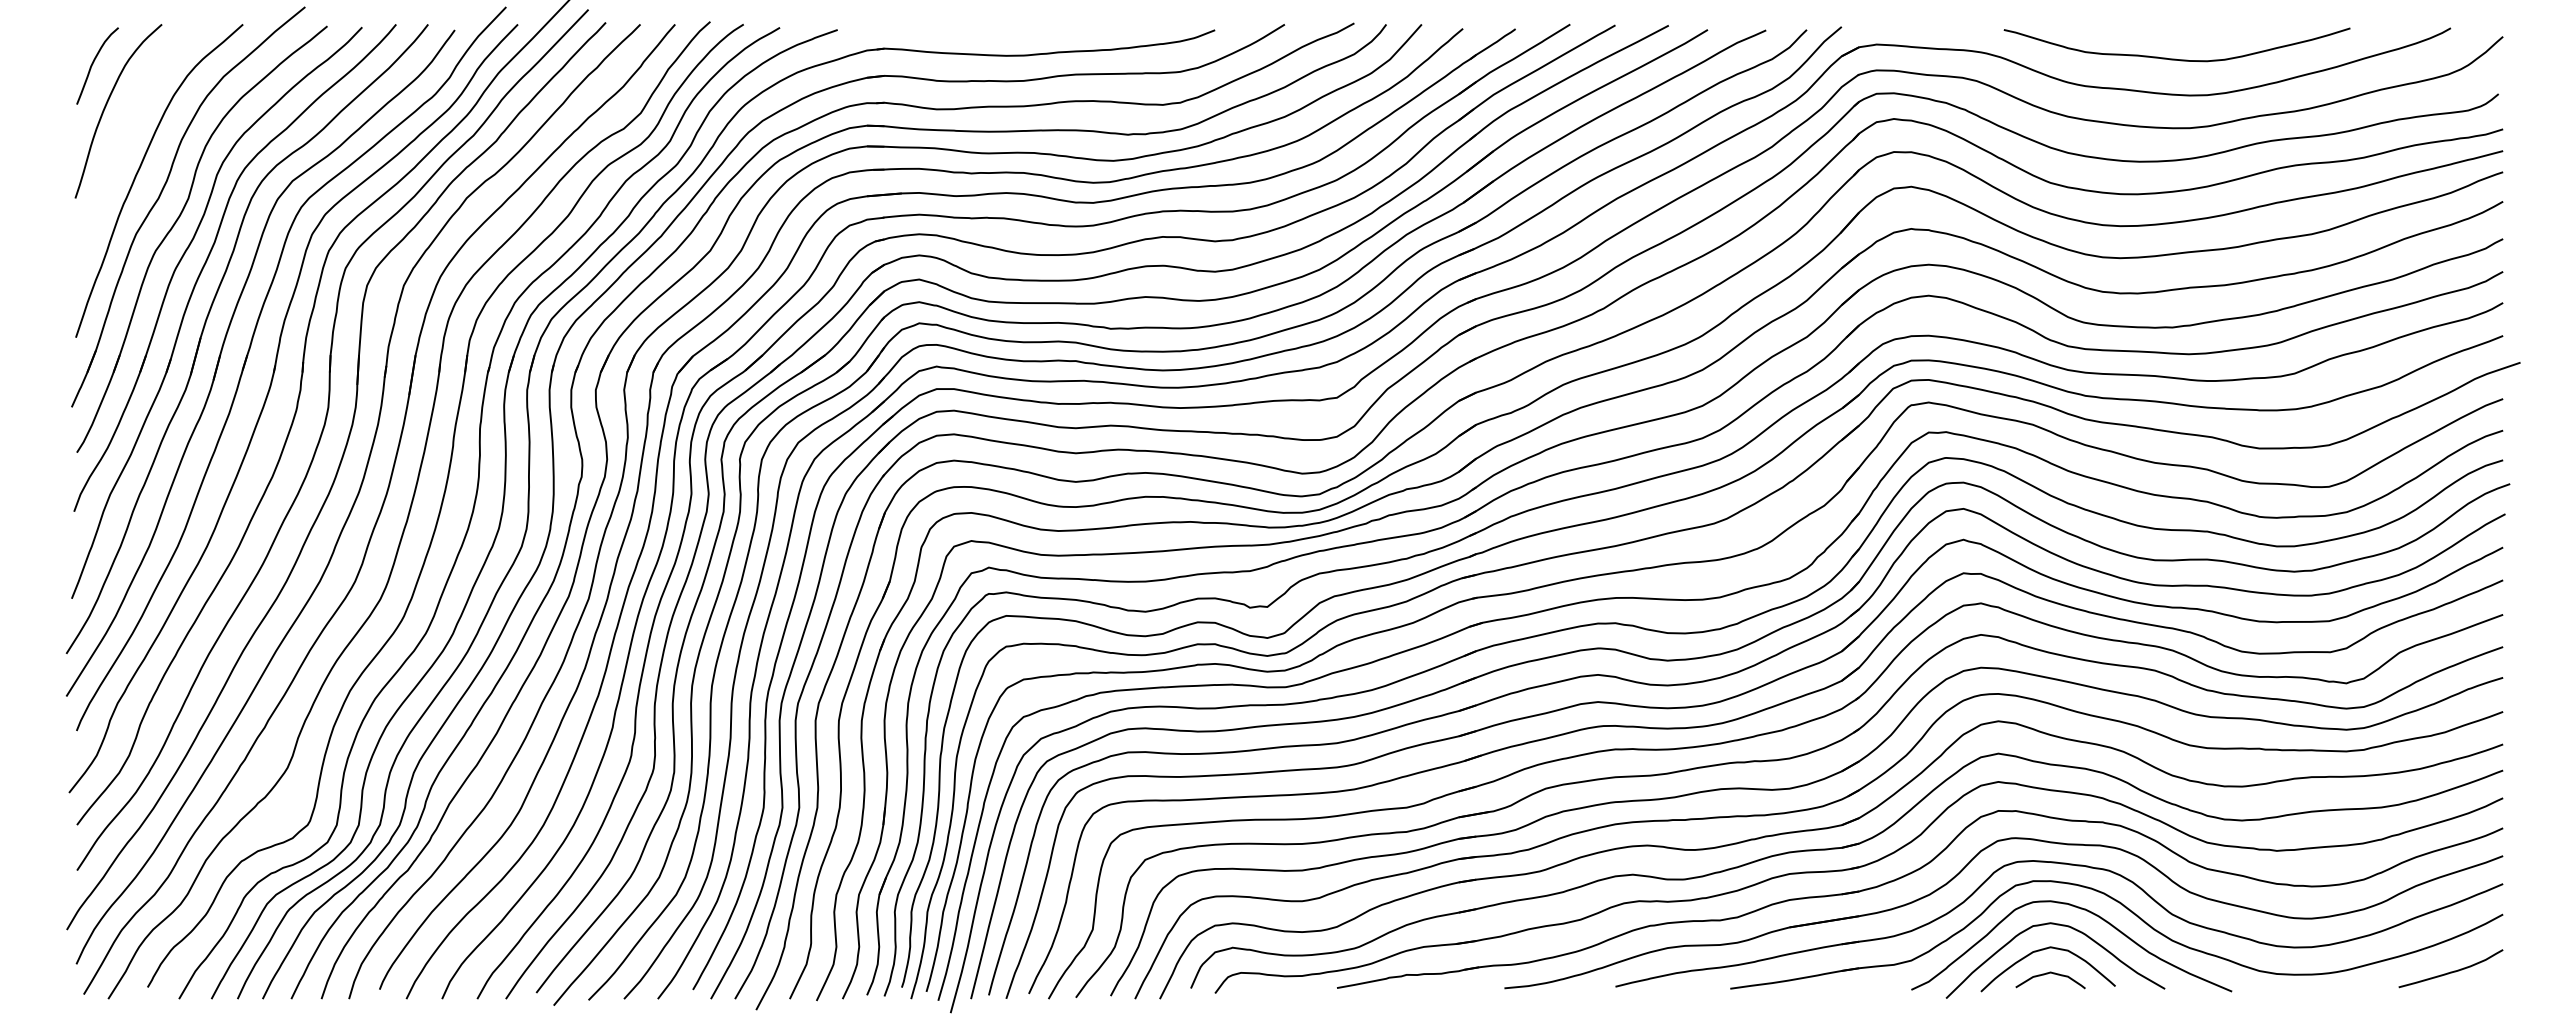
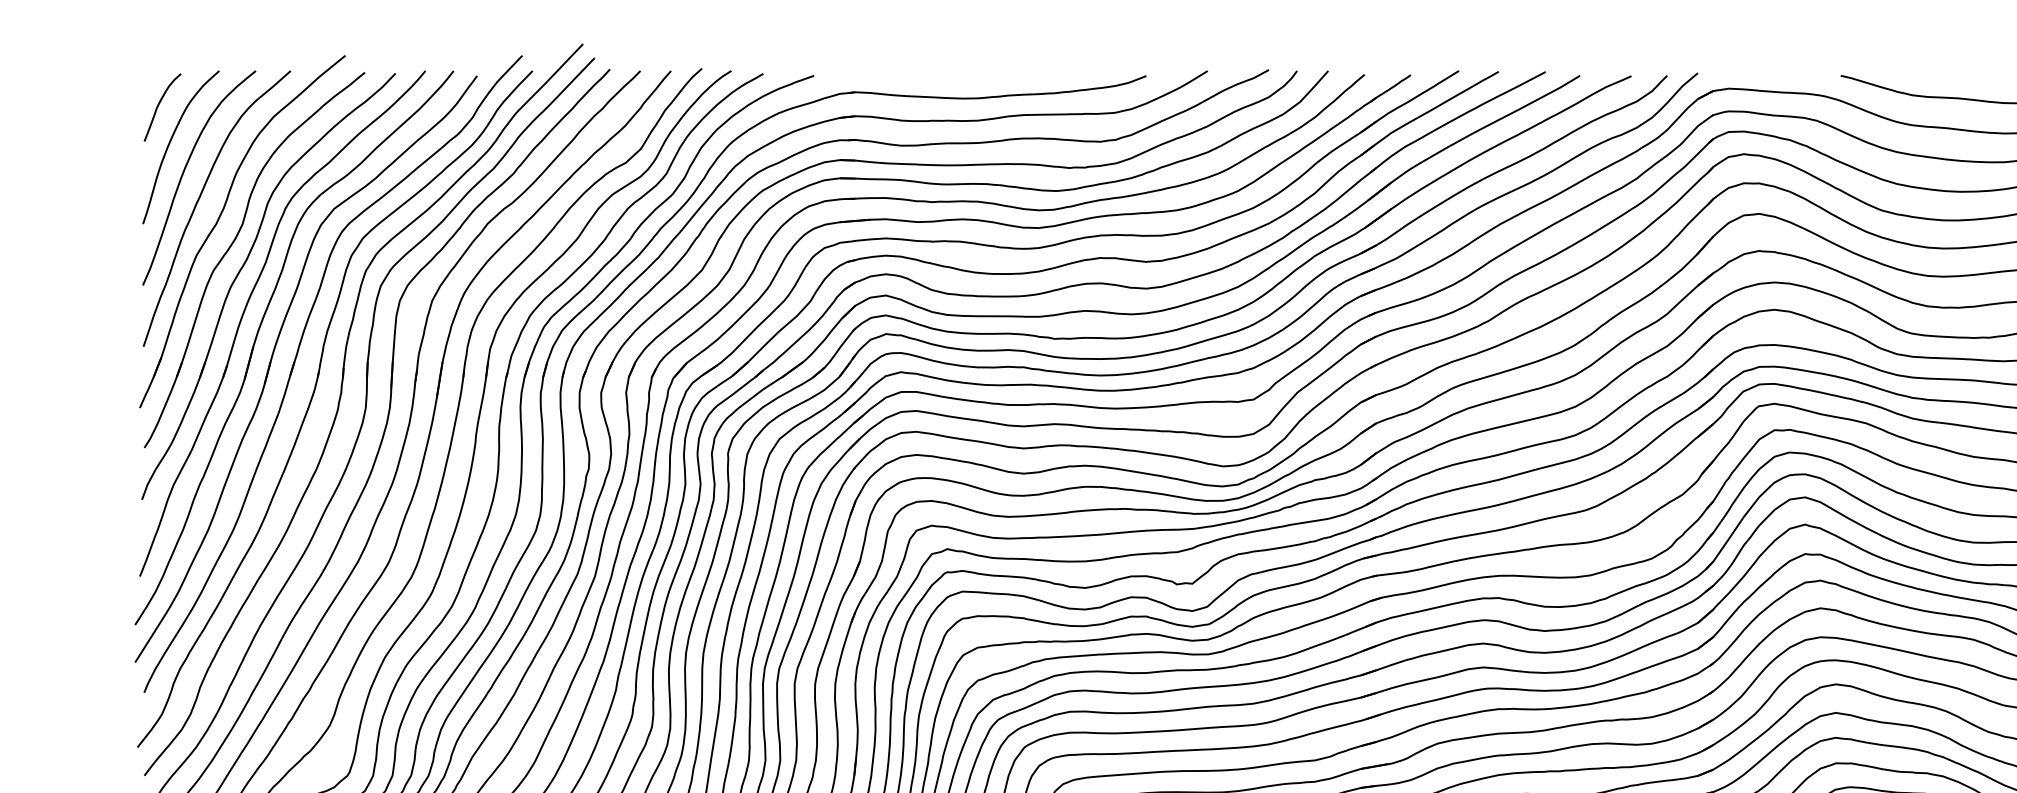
curve: (122, 139) -> (184, 172), added

